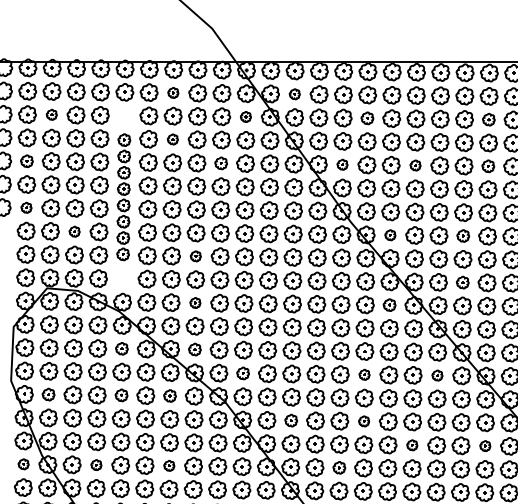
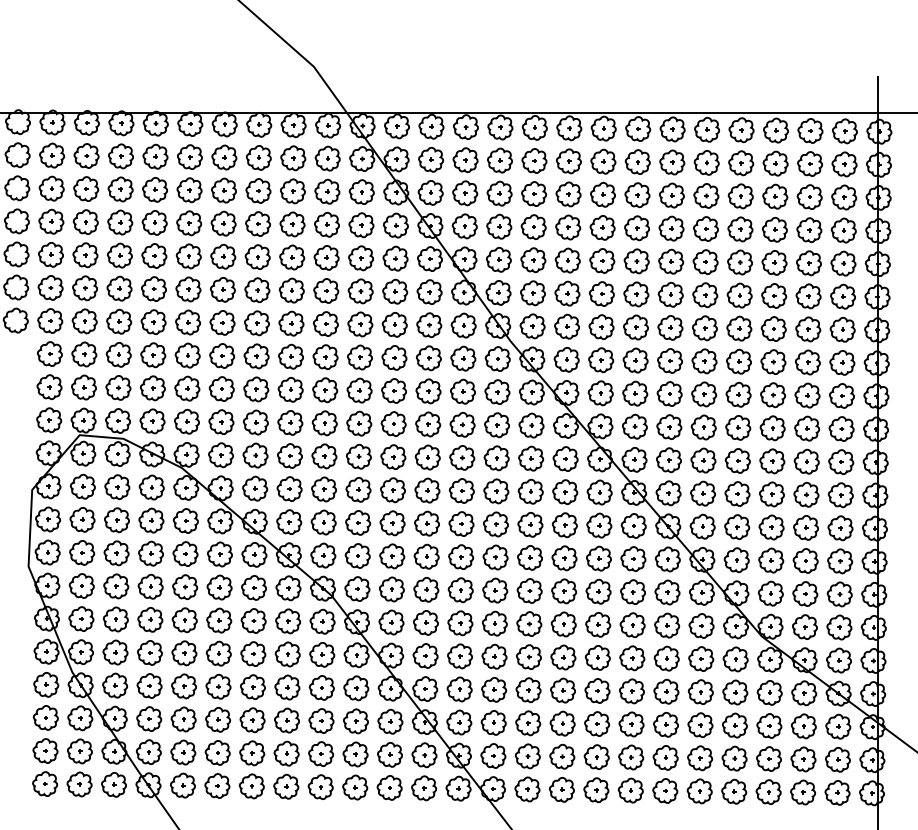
part: (173, 92) -> (258, 157), size x1.67
part: (294, 94) -> (430, 159), size x1.67
part: (51, 114) -> (86, 188), size x1.67
part: (245, 116) -> (361, 191), size x1.67
part: (367, 117) -> (533, 193), size x1.43
part: (488, 119) -> (706, 195), size x1.43
part: (172, 139) -> (257, 223), size x1.67
part: (26, 160) -> (50, 254), size x1.43
part: (221, 163) -> (326, 257), size x1.43
part: (342, 164) -> (498, 259), size x1.67
part: (415, 165) -> (602, 260), size x1.67
part: (488, 165) -> (705, 261), size x1.43
part: (123, 196) -> (188, 305), size x1.43
part: (26, 207) -> (50, 320), size x1.67
part: (74, 231) -> (118, 354), size x1.67
part: (390, 234) -> (566, 359), size x1.67
part: (462, 235) -> (669, 360), size x1.43
part: (195, 256) -> (290, 389), size x1.67
part: (462, 282) -> (669, 426), size x1.43
part: (195, 302) -> (289, 455), size x1.67
part: (389, 304) -> (565, 458), size x1.43
part: (121, 348) -> (185, 520), size x1.43
part: (195, 349) -> (289, 521), size x1.43
part: (242, 373) -> (357, 555), size x1.43
part: (364, 374) -> (529, 557), size x1.67
part: (437, 375) -> (633, 558), size x1.67
part: (48, 394) -> (81, 585), size x1.43
part: (121, 394) -> (185, 586), size x1.43
part: (169, 395) -> (253, 587), size x1.43
part: (290, 420) -> (425, 622), size x1.43
part: (364, 421) -> (529, 623), size x1.67
part: (412, 445) -> (597, 657), size x1.67
part: (485, 445) -> (701, 658), size x1.67
part: (23, 464) -> (46, 684), size x1.67
part: (96, 464) -> (149, 685), size x1.67
part: (168, 465) -> (252, 686), size x1.67
part: (339, 467) -> (494, 689), size x1.43

